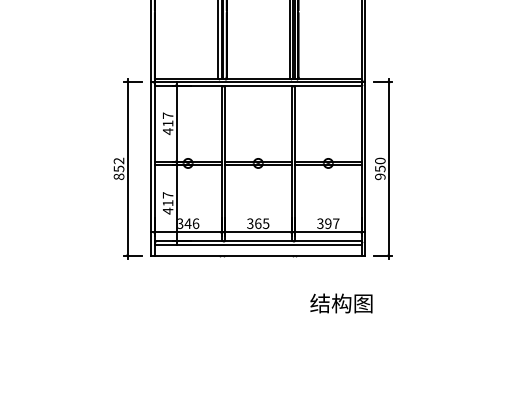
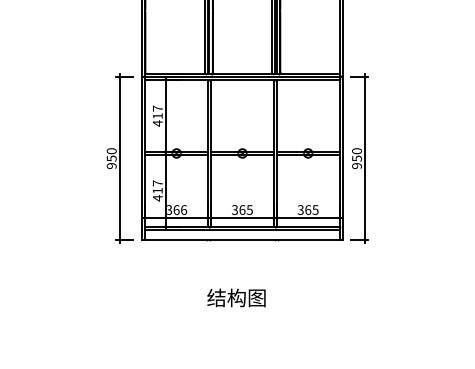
text: (118, 168) -> (111, 158), 852 -> 950
text: (188, 223) -> (176, 209), 346 -> 366
text: (331, 224) -> (311, 210), 397 -> 365
text: (341, 303) -> (236, 297), moved

